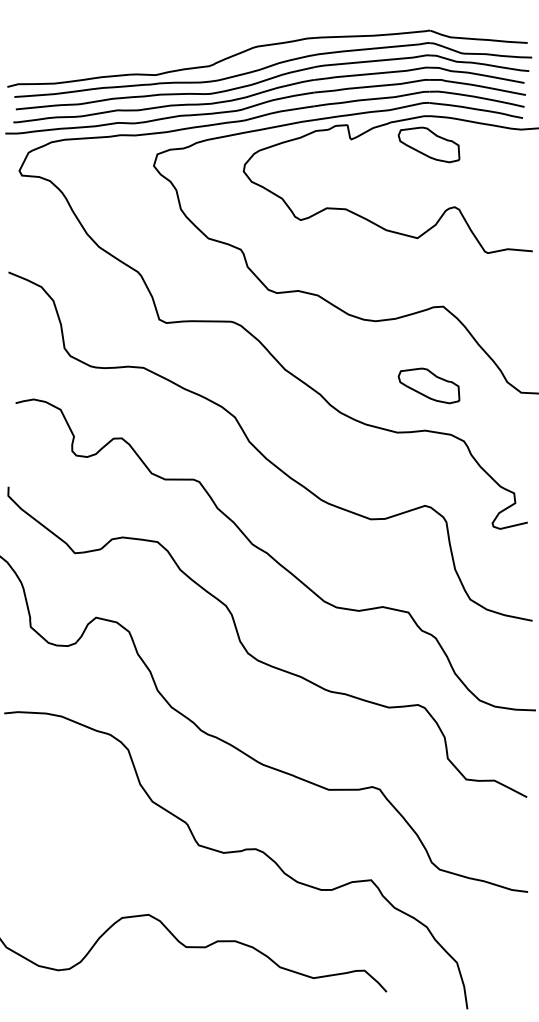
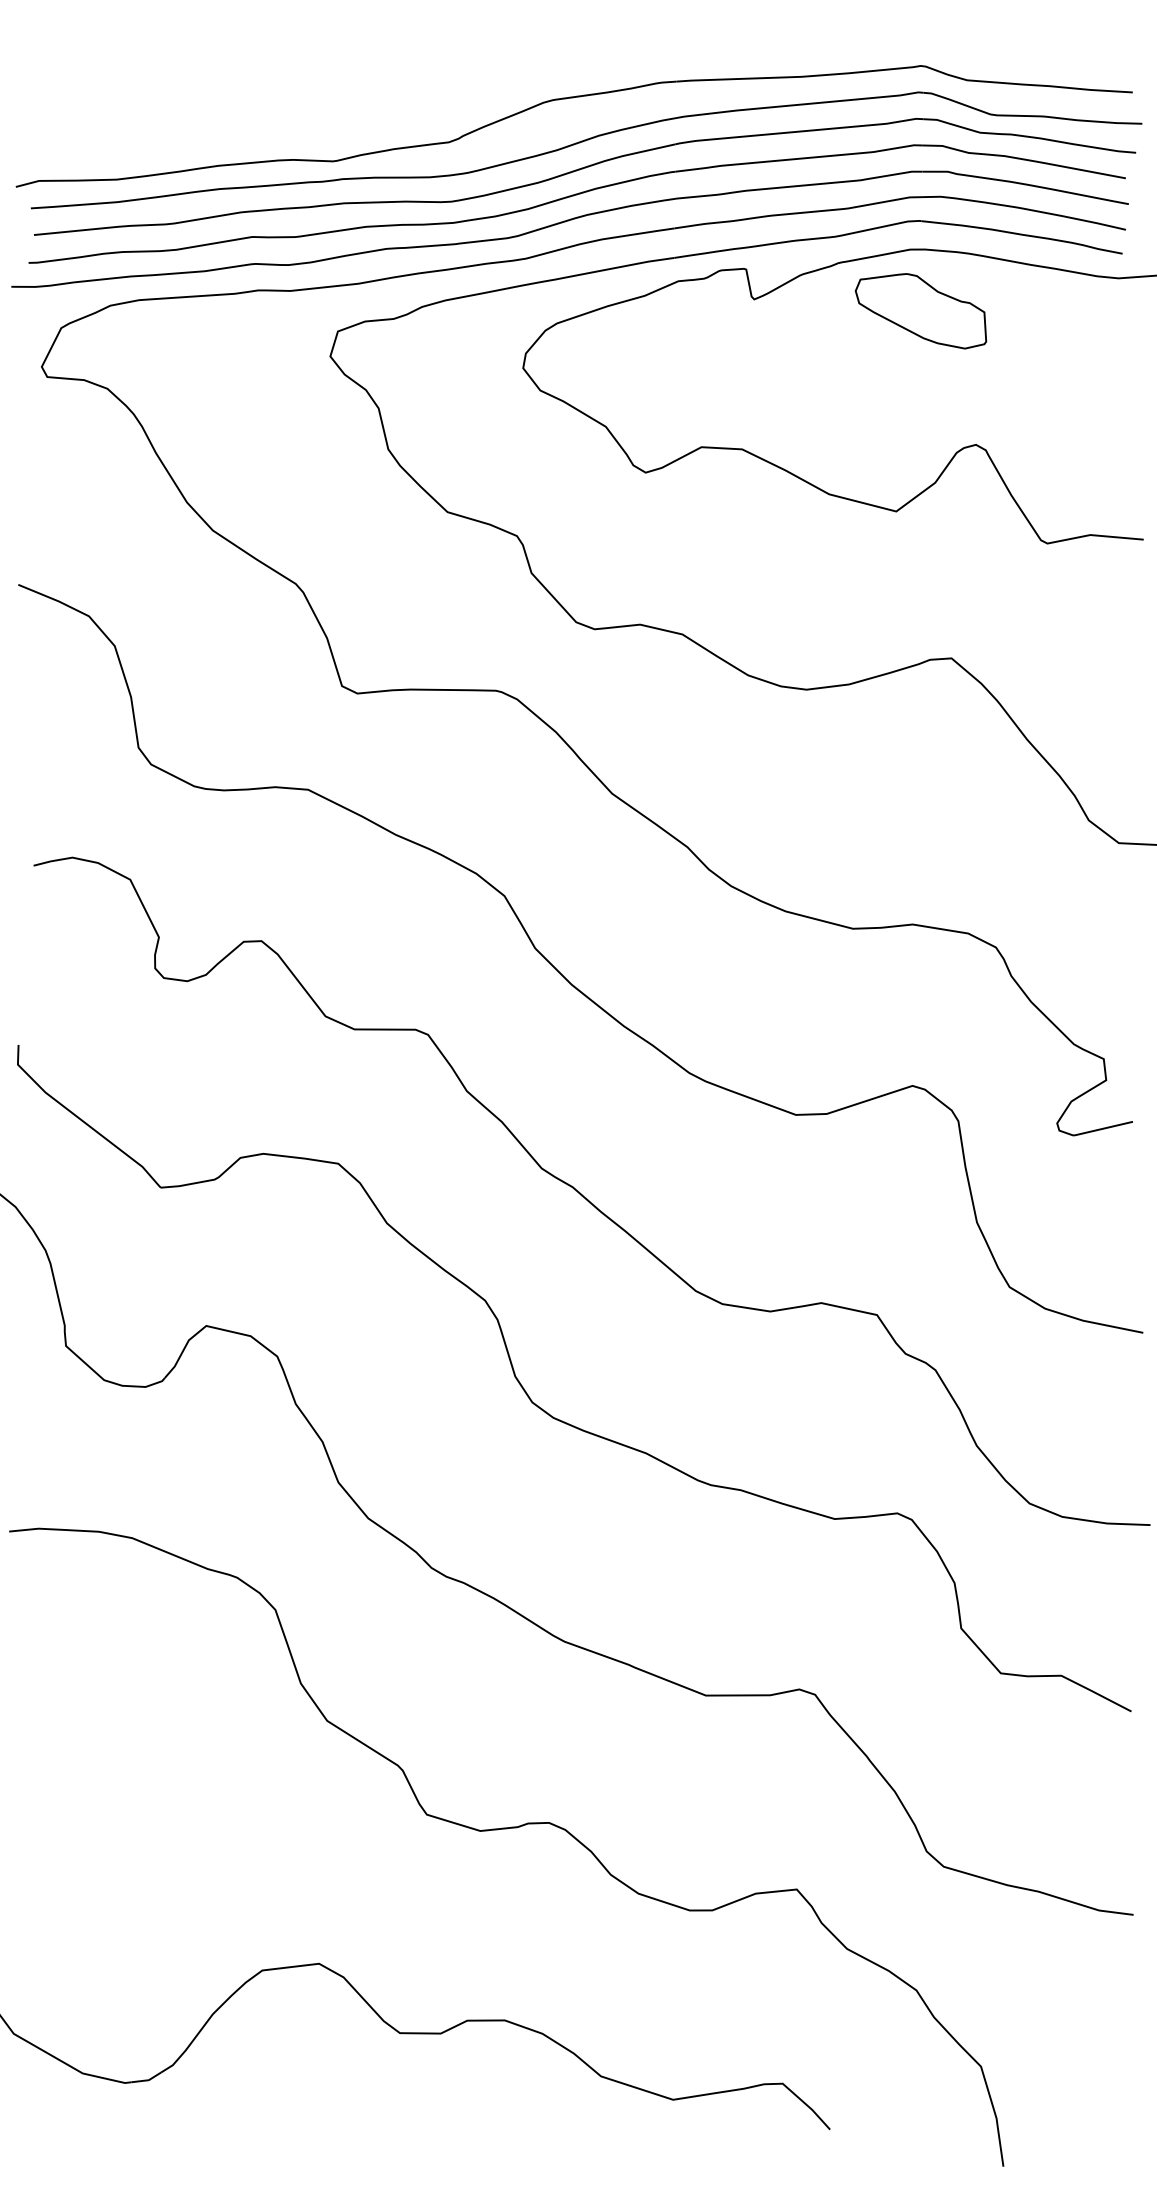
part: (428, 385) -> (919, 827), removed

